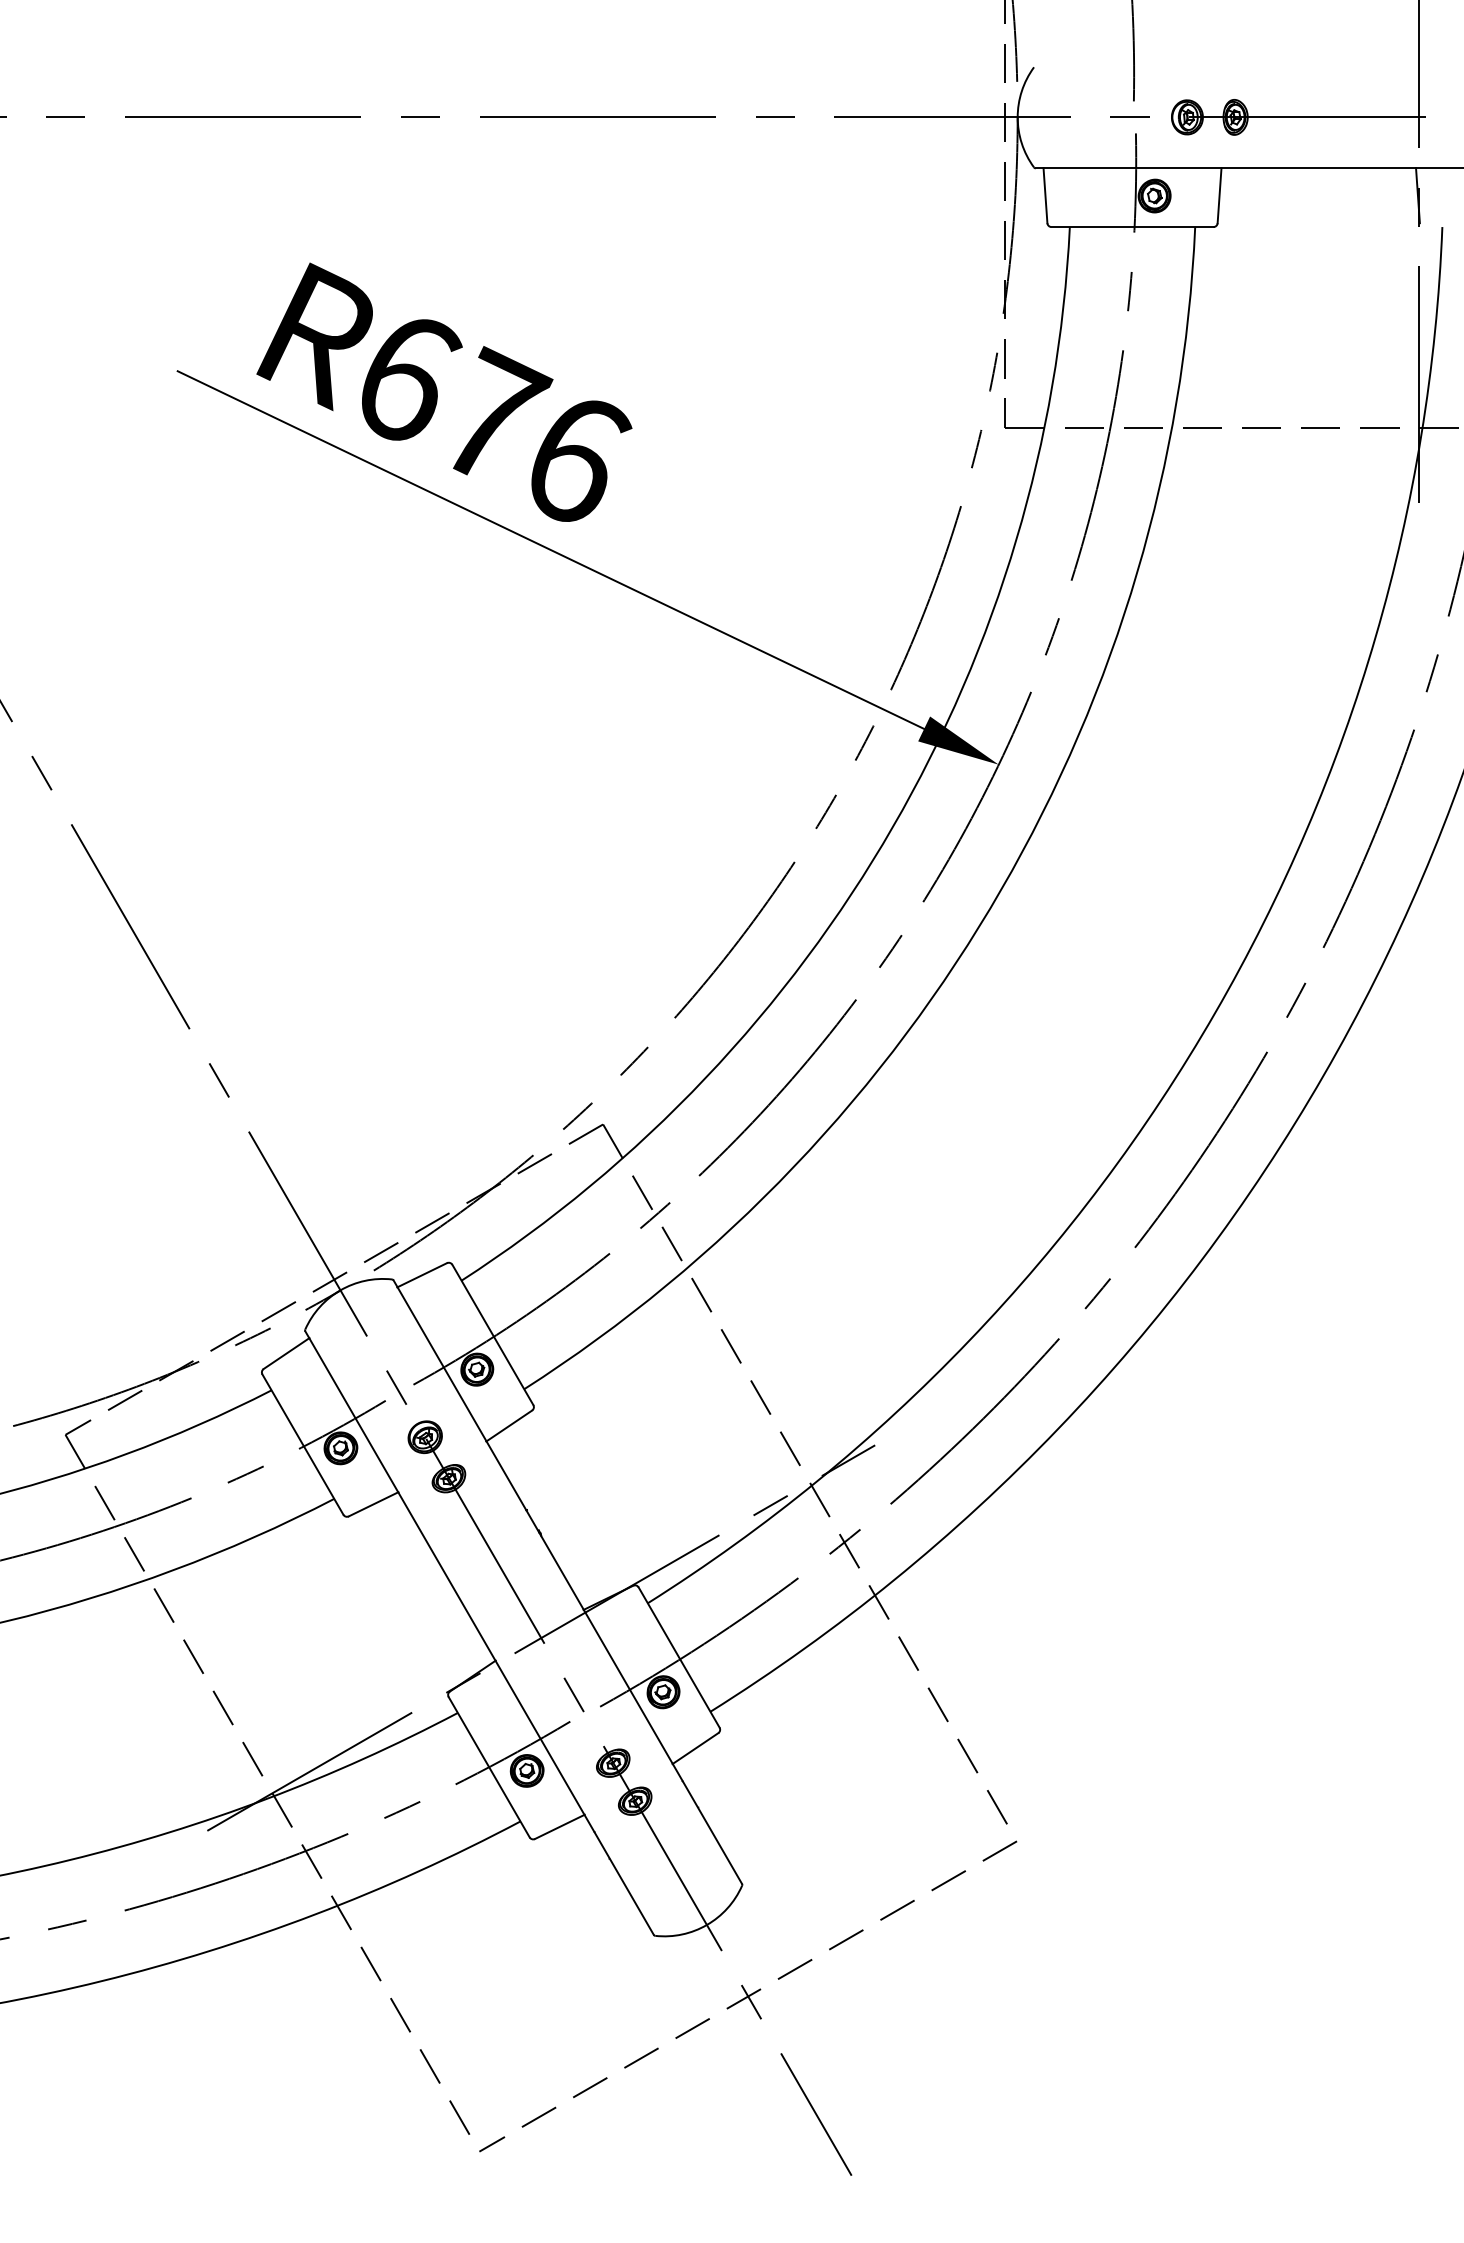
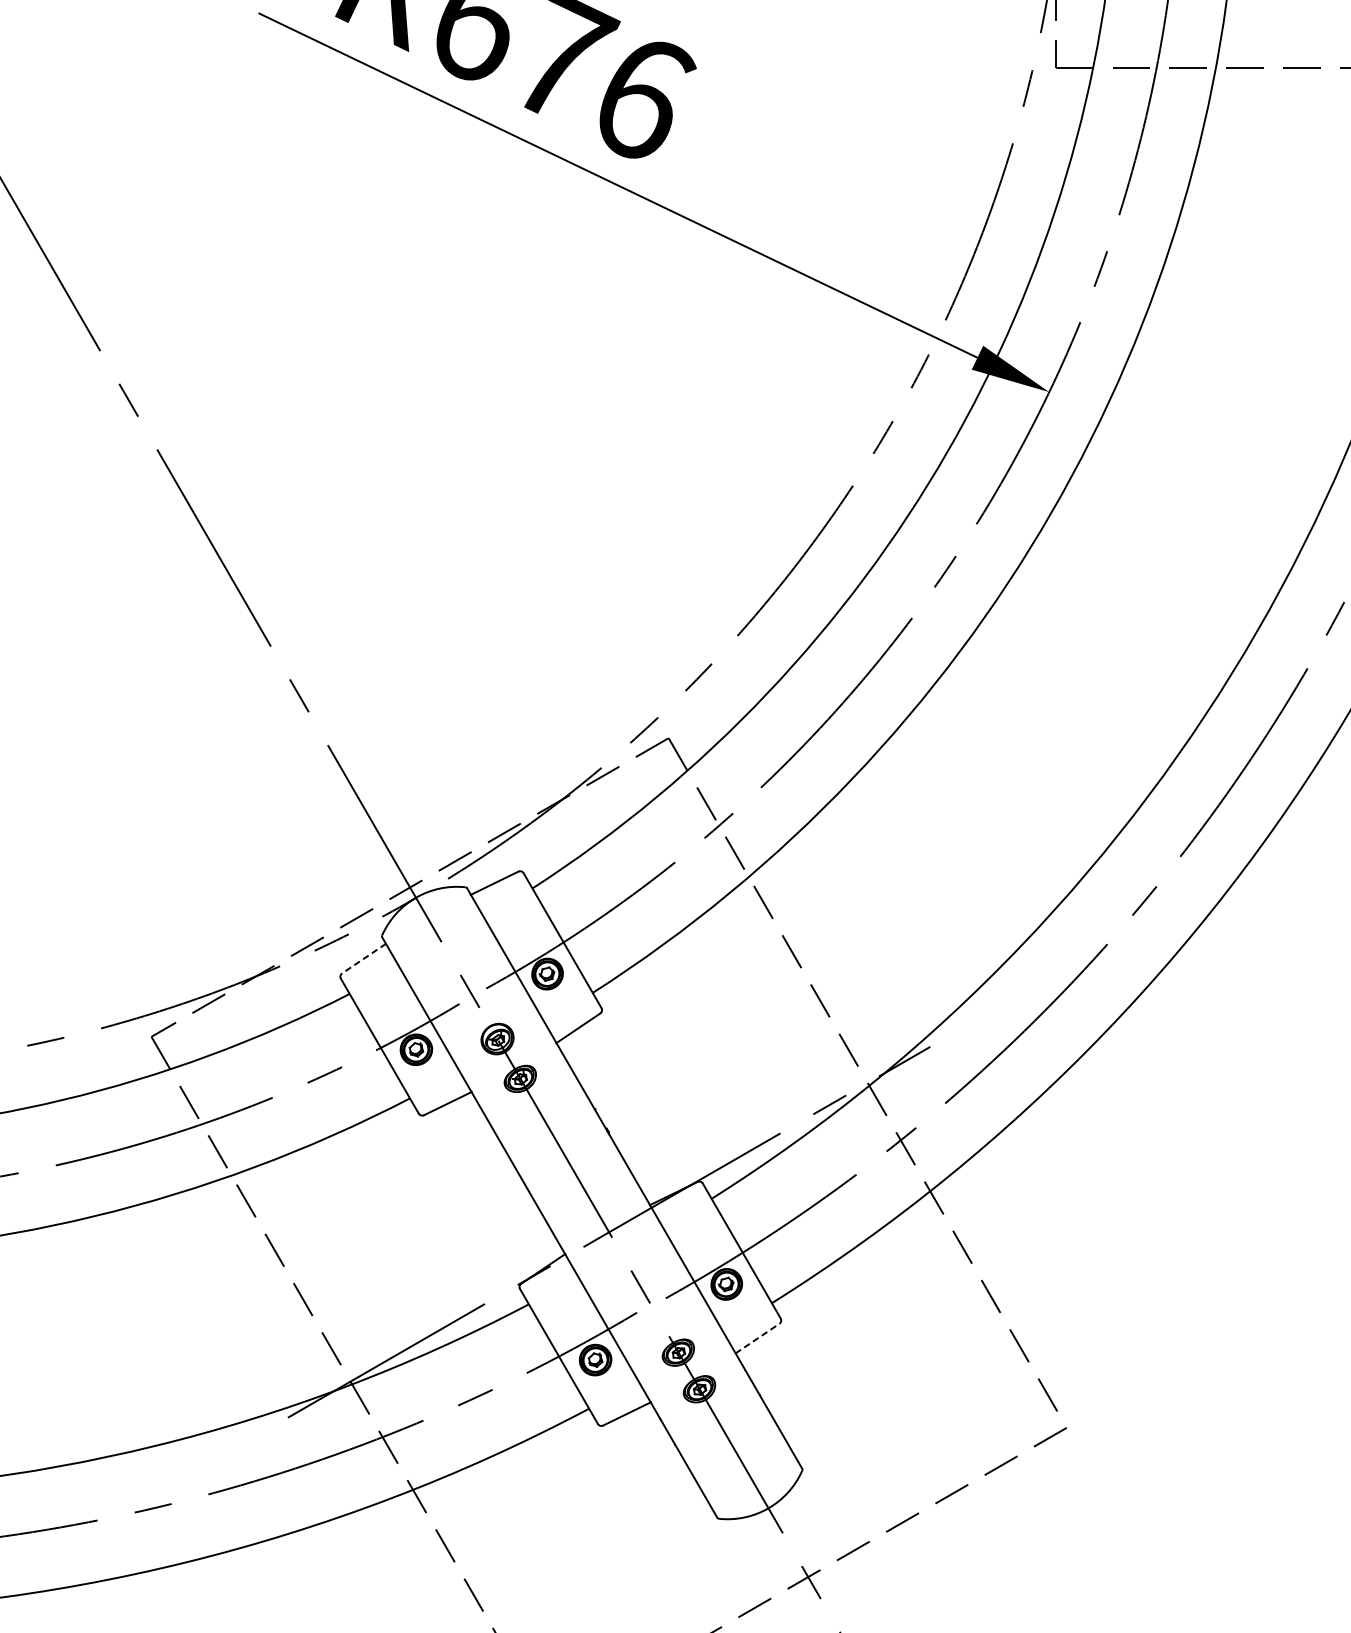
line: (286, 1353) -> (364, 958), solid -> dashed
line: (695, 1748) -> (757, 1338), solid -> dashed

